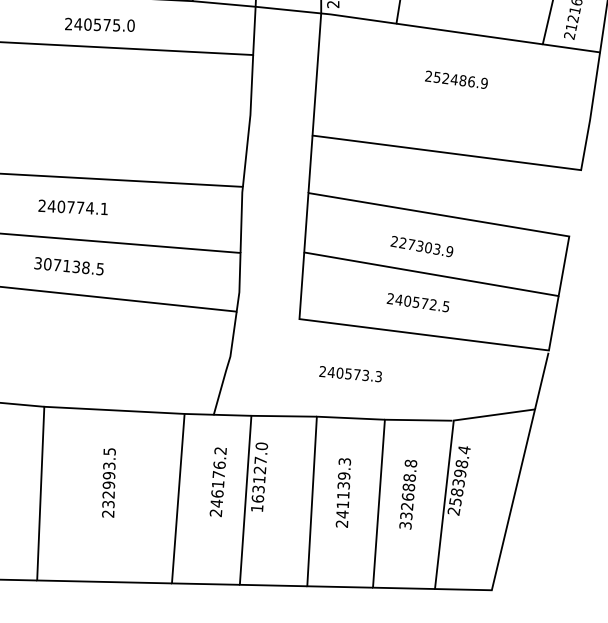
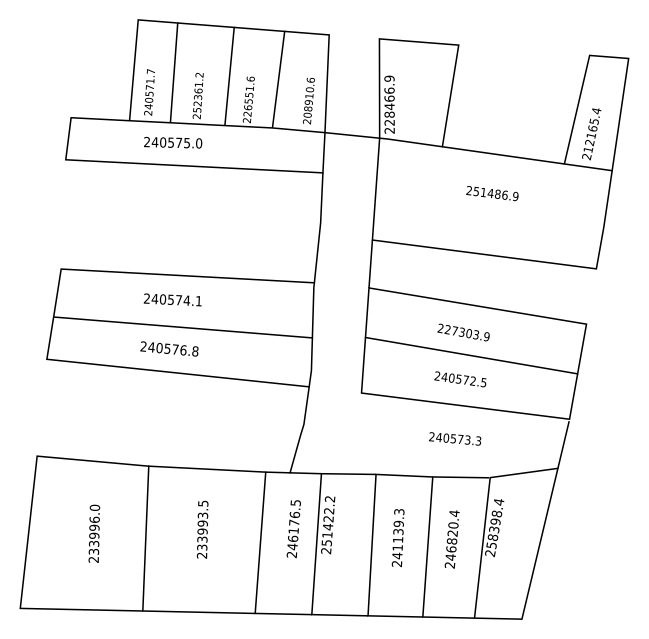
text: (100, 24) -> (173, 142), moved
text: (445, 77) -> (483, 191), 252486.9 -> 251486.9
text: (70, 206) -> (170, 299), 240774.1 -> 240574.1
text: (69, 266) -> (169, 349), 307138.5 -> 240576.8
text: (351, 373) -> (455, 438), moved
text: (220, 451) -> (295, 503), 246176.2 -> 246176.5
text: (259, 477) -> (328, 525), 163127.0 -> 251422.2
text: (108, 494) -> (202, 539), 232993.5 -> 233993.5
text: (408, 494) -> (452, 539), 332688.8 -> 246820.4

